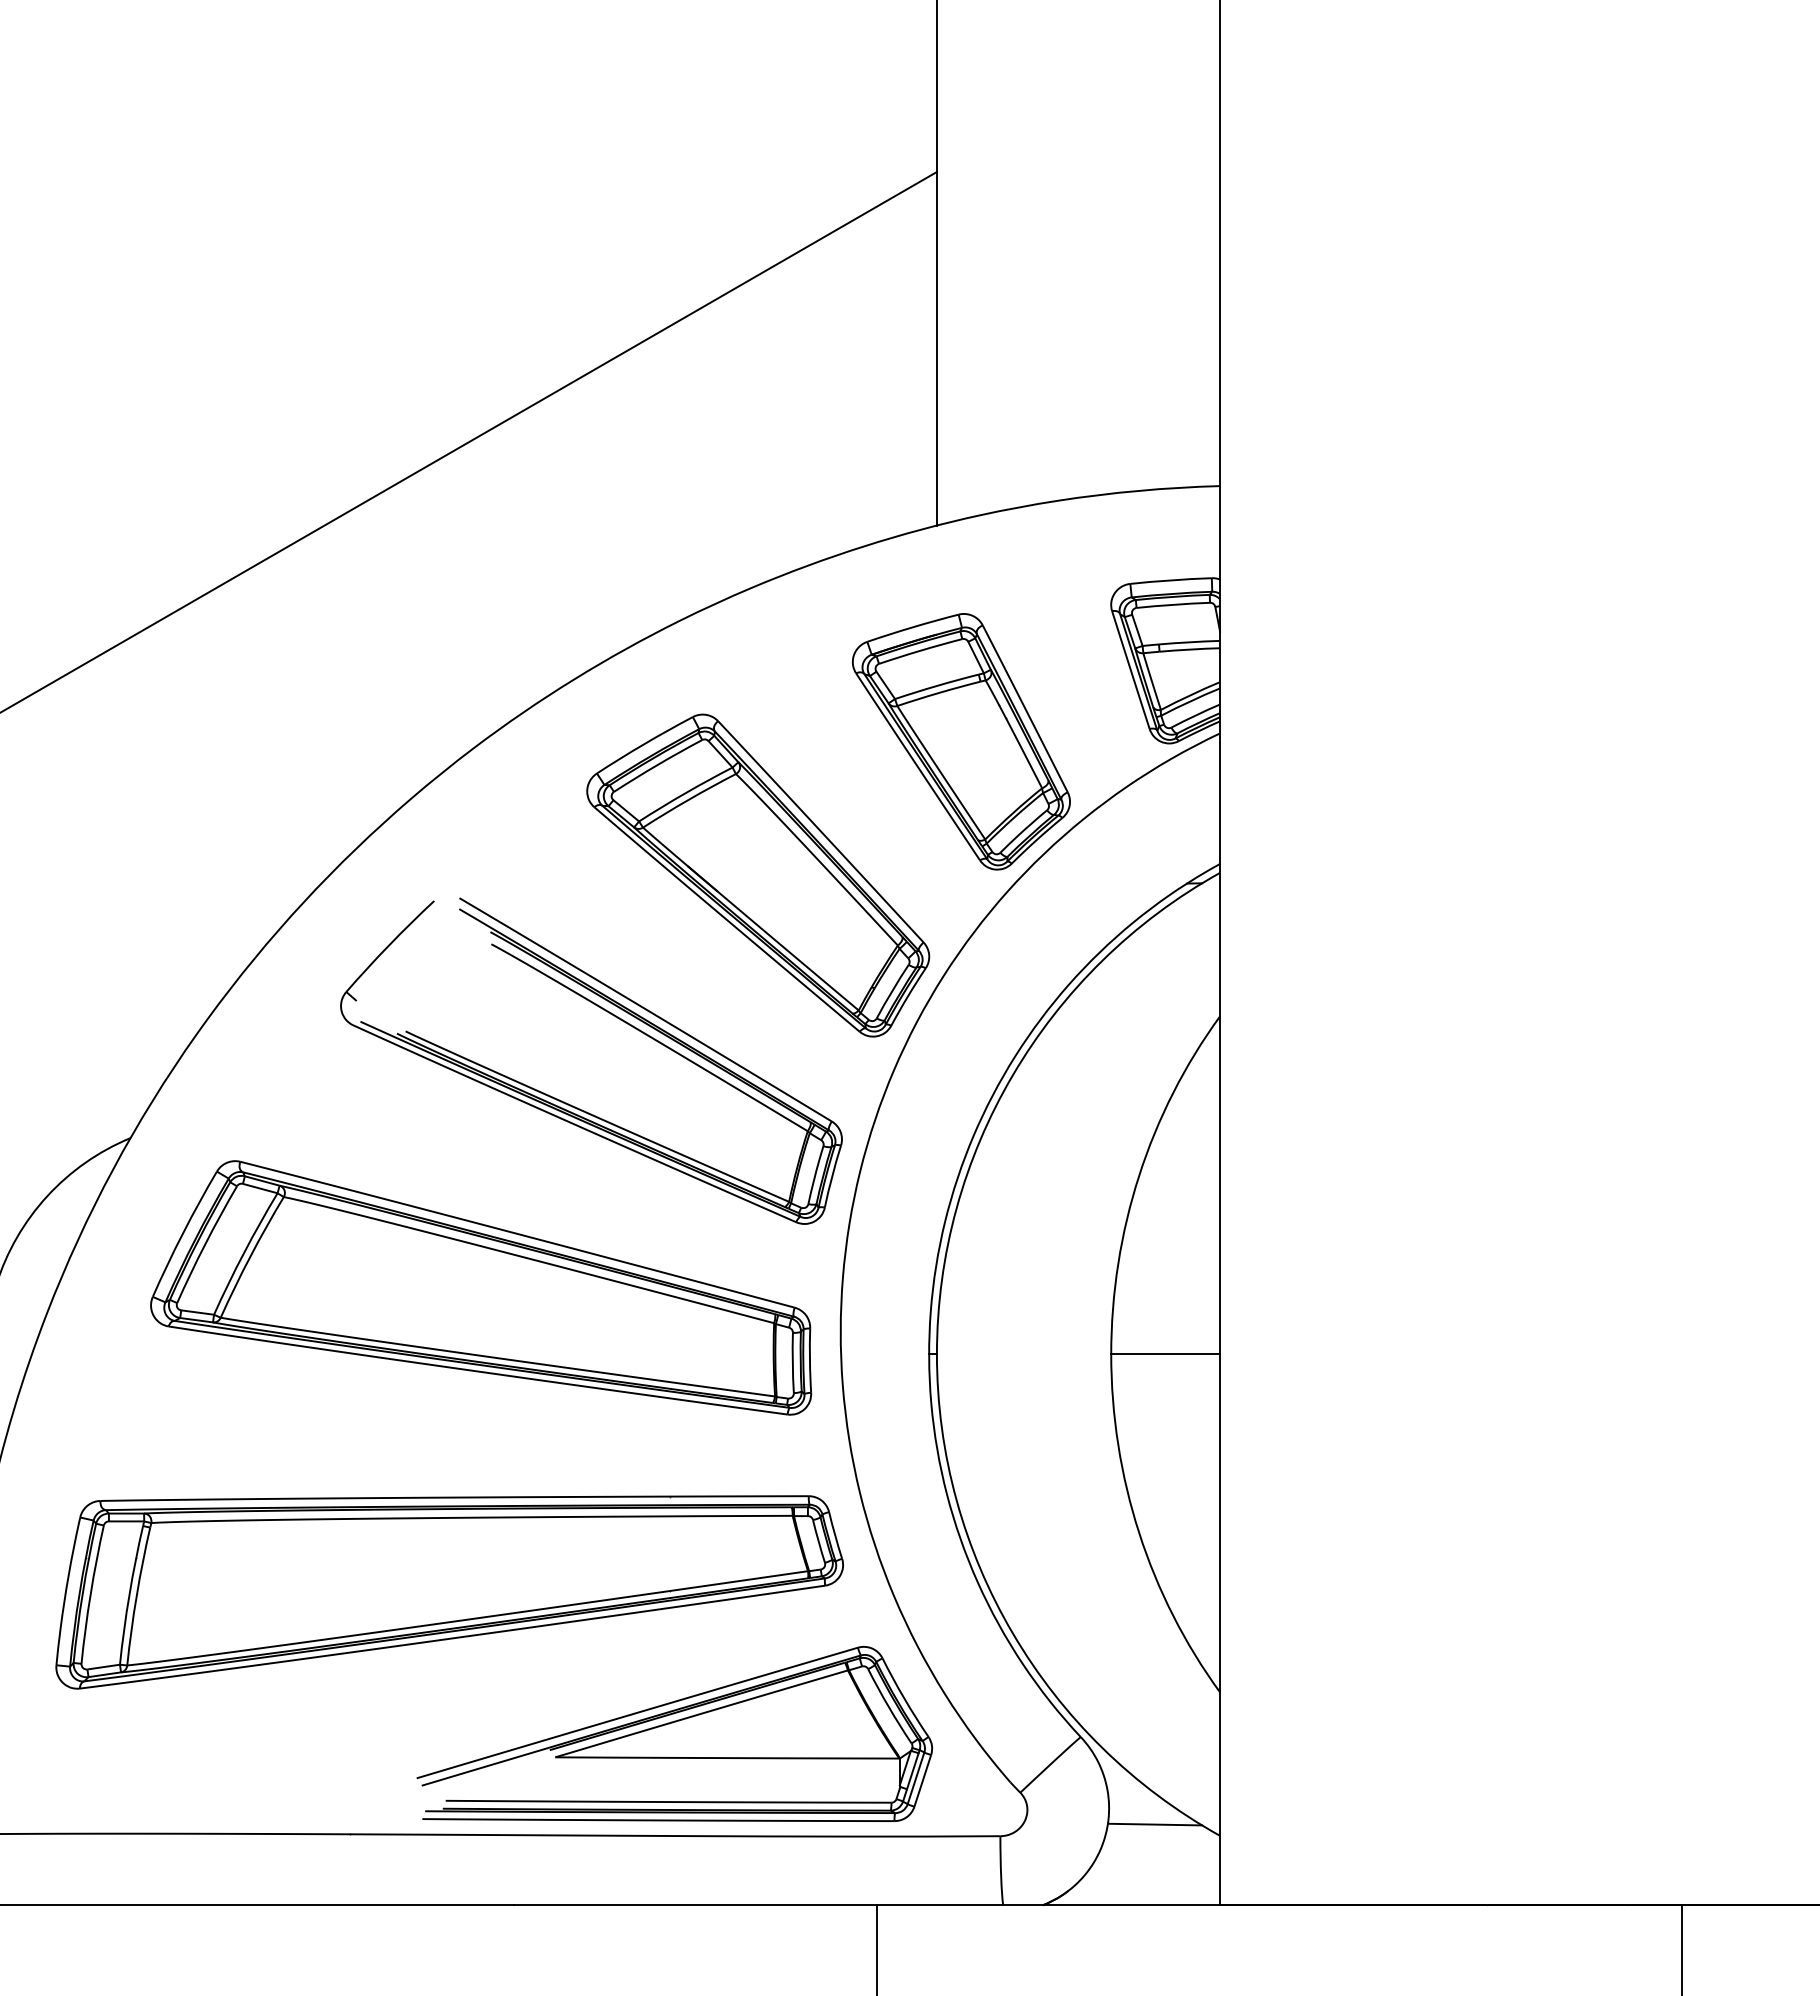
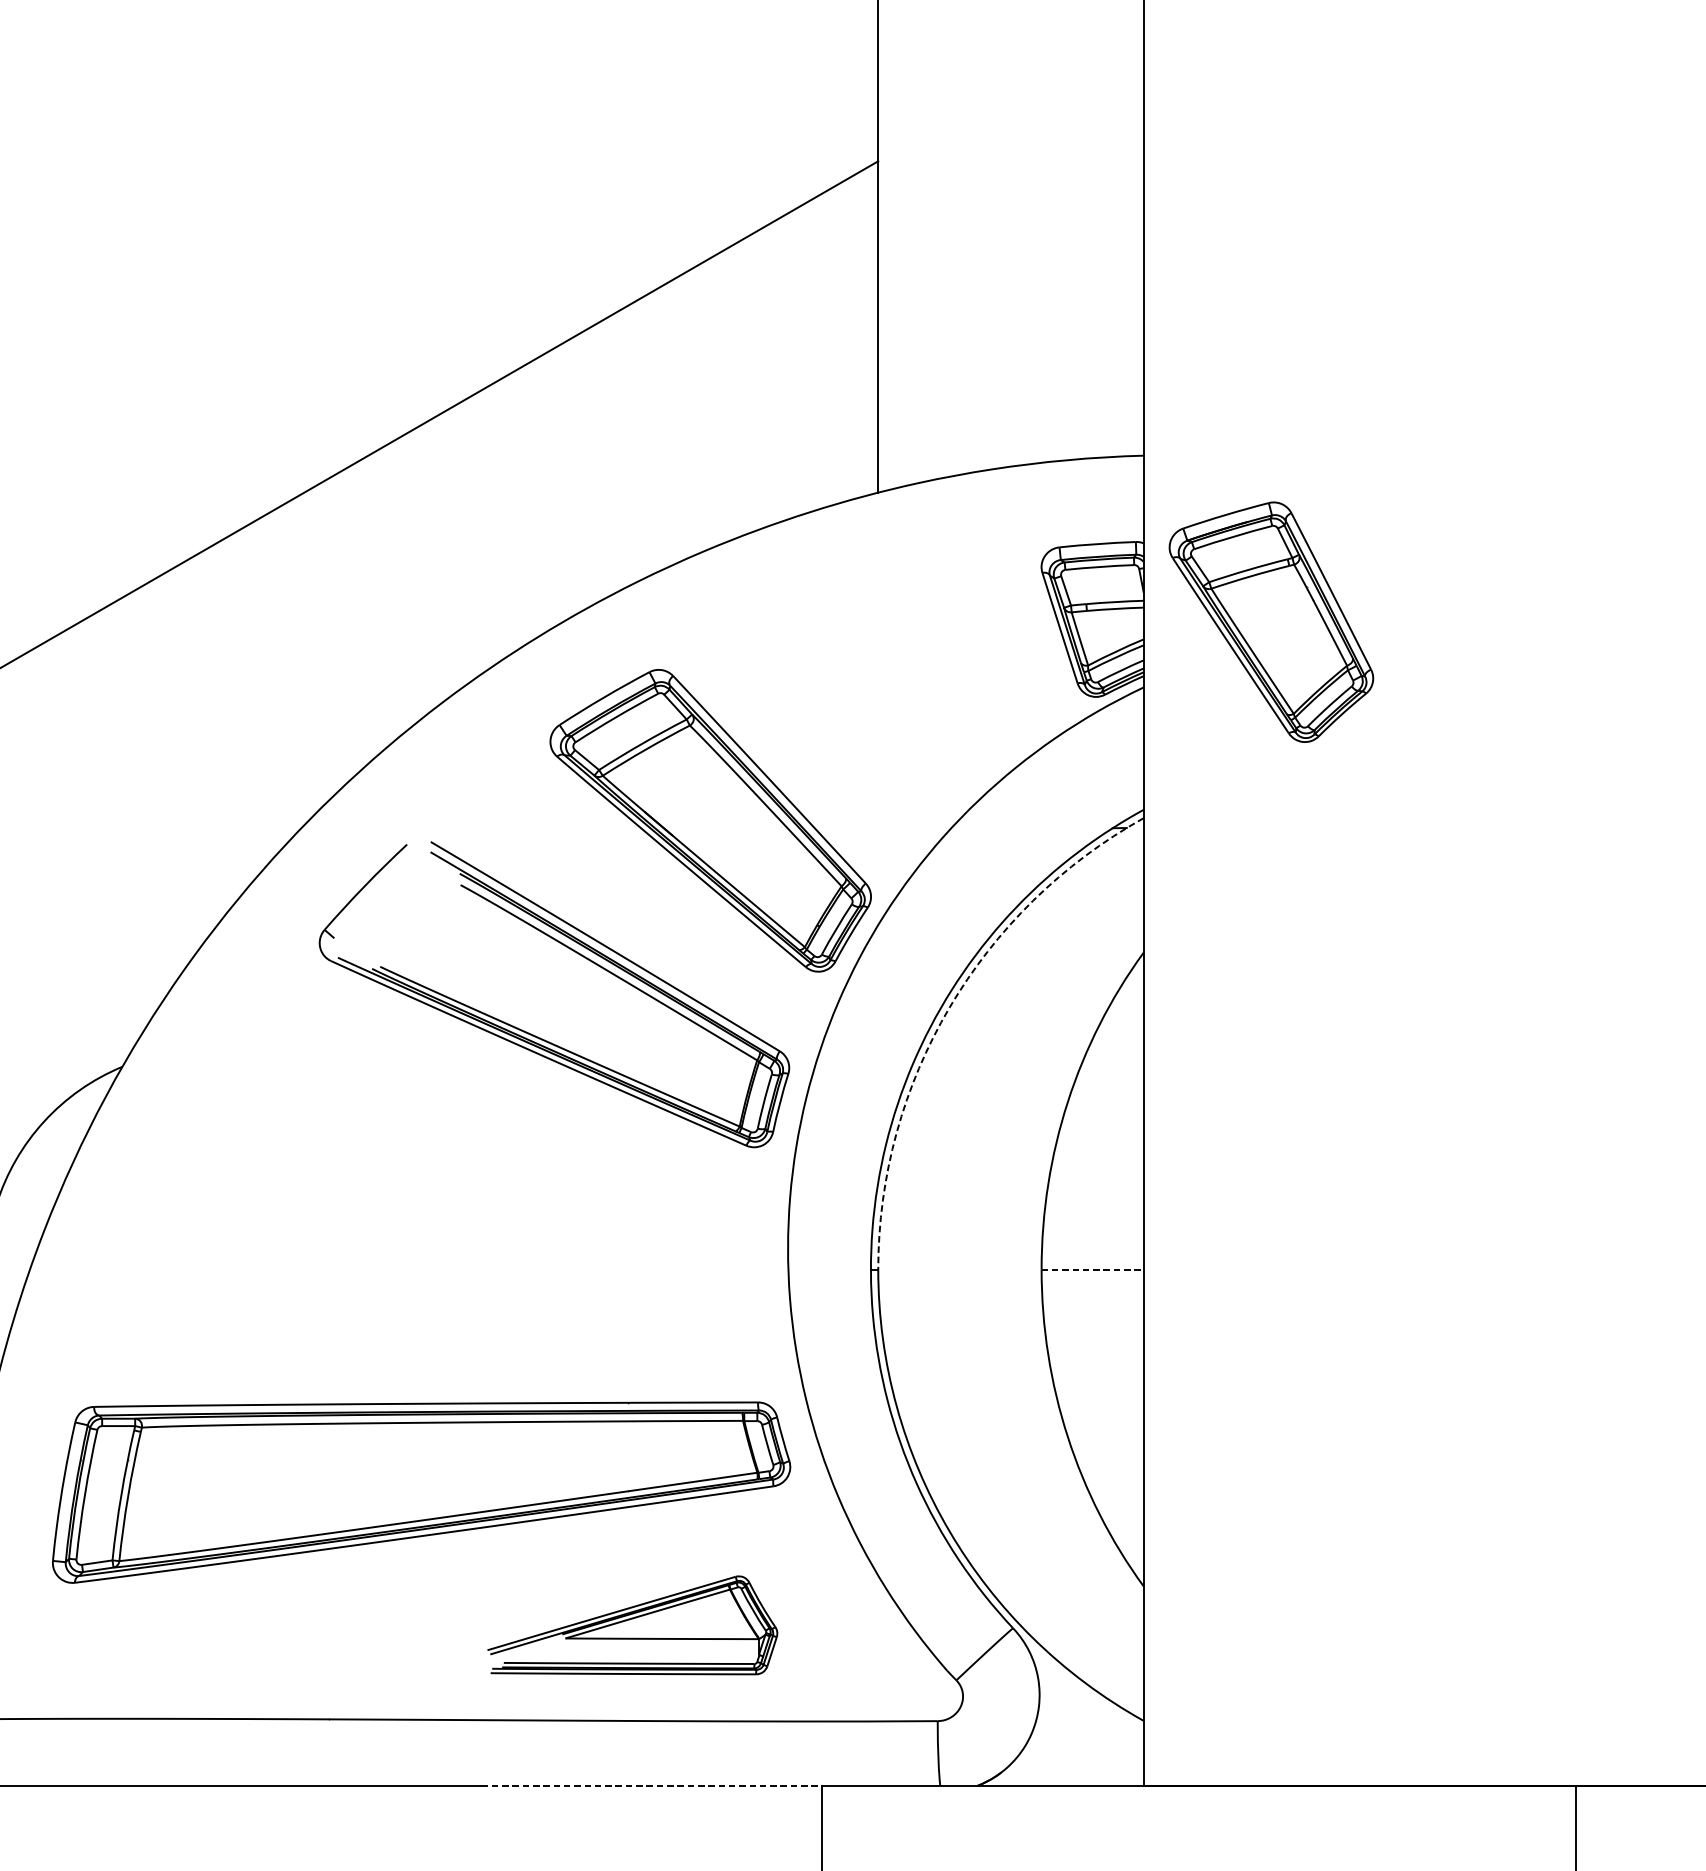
part: (960, 741) -> (1270, 621), moved
arc: (1012, 1075) -> (949, 1008), solid -> dashed
part: (481, 1287) -> (451, 1206), removed
line: (1166, 1354) -> (1093, 1269), solid -> dashed
part: (674, 1733) -> (632, 1624), size x0.6
line: (1154, 1824) -> (1082, 1710), removed
line: (695, 1905) -> (651, 1786), solid -> dashed

